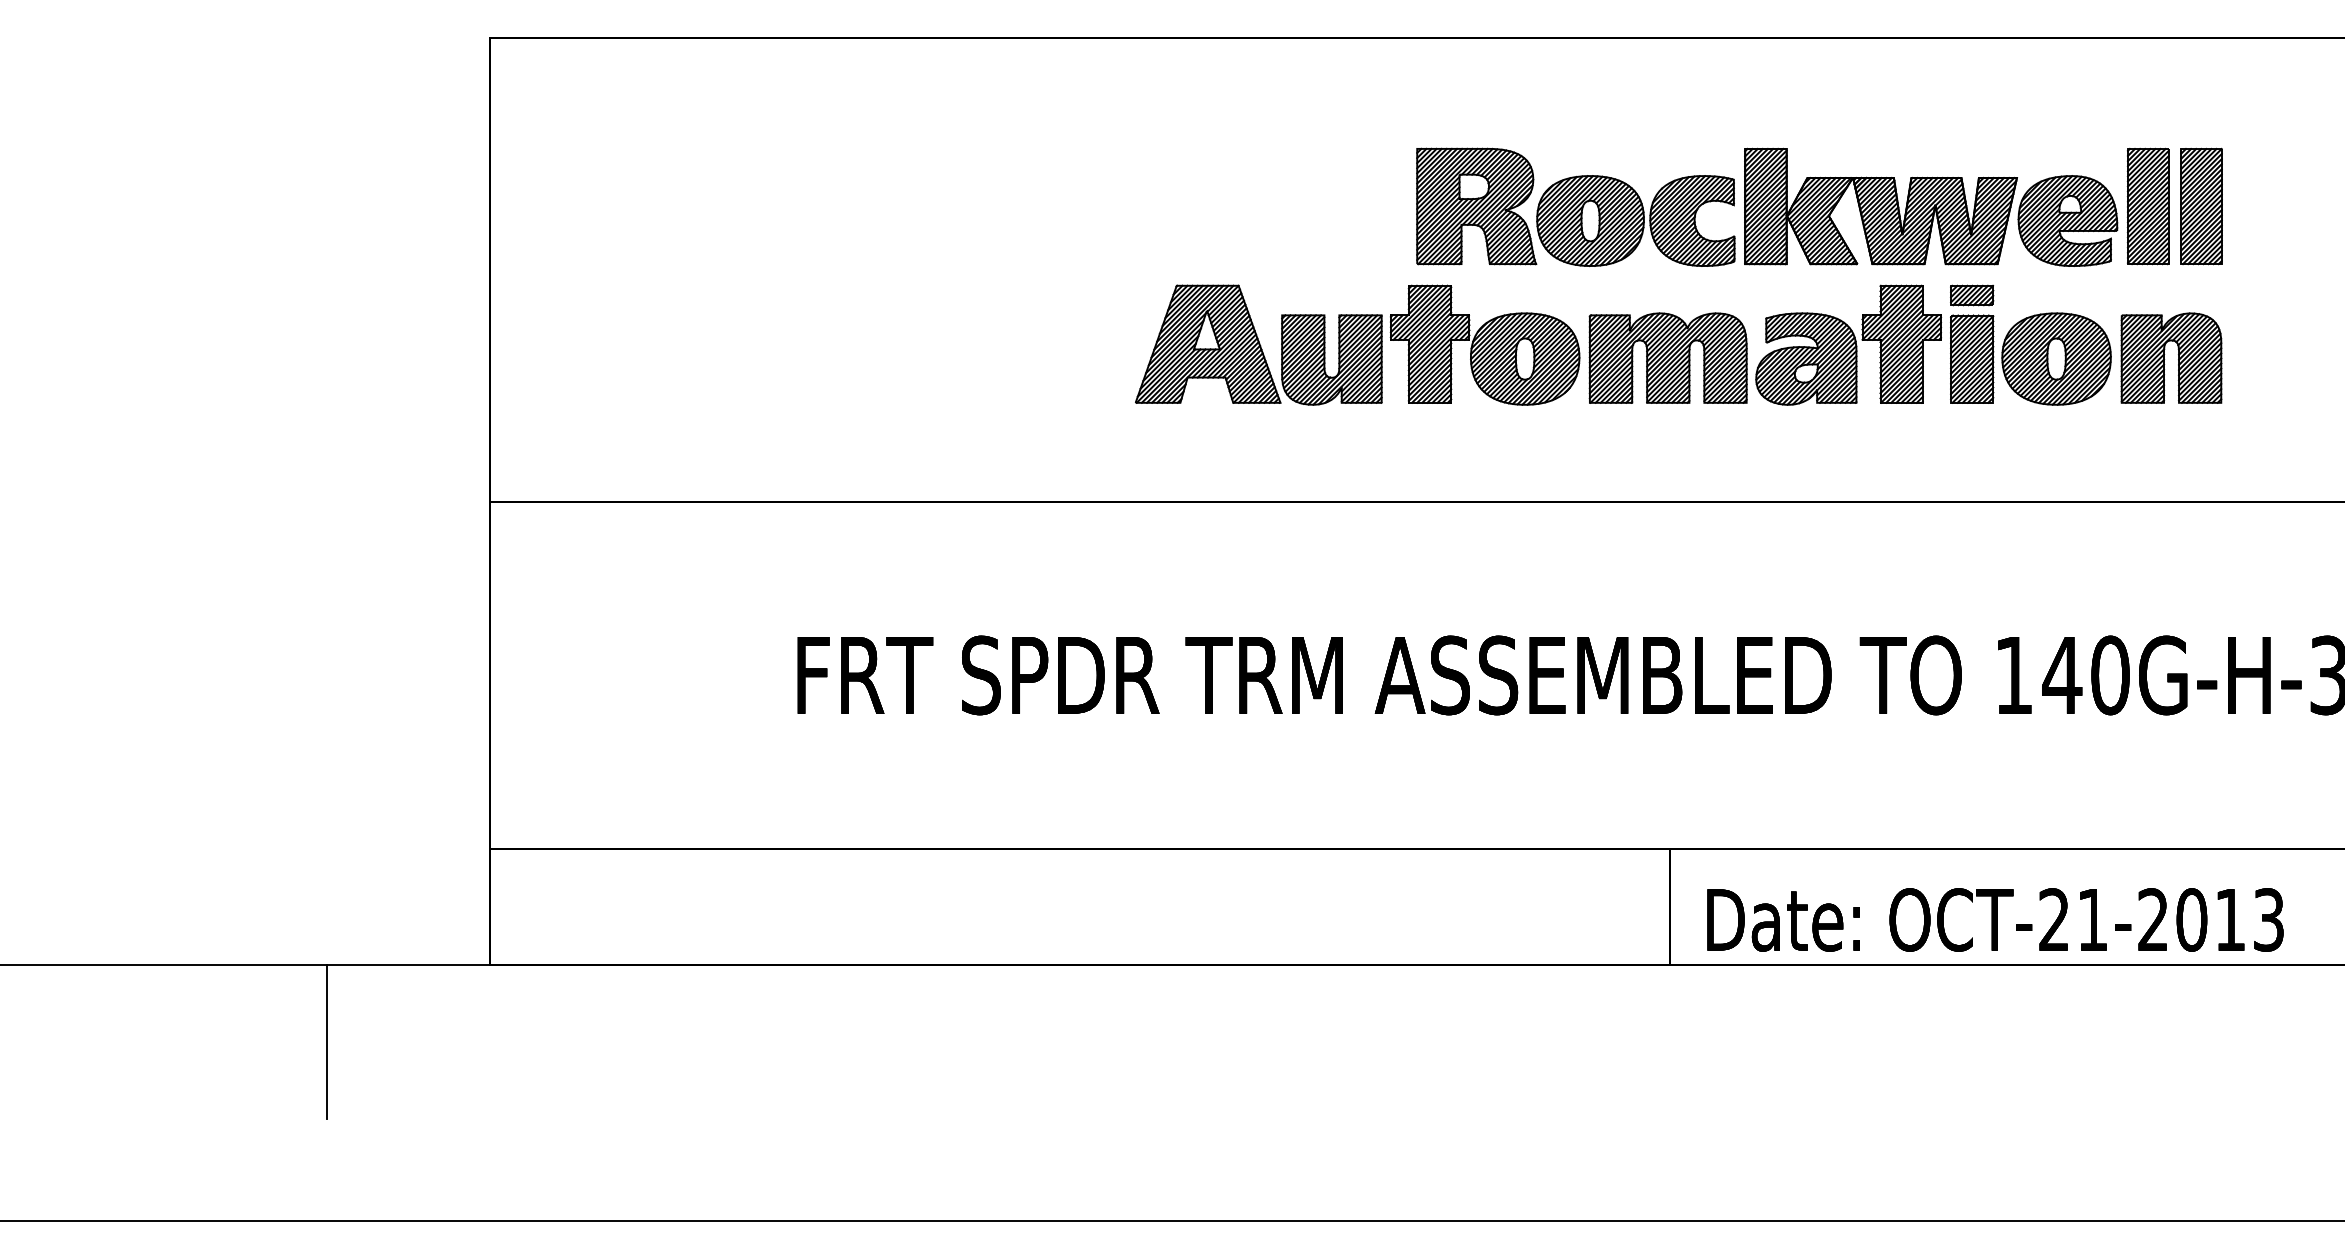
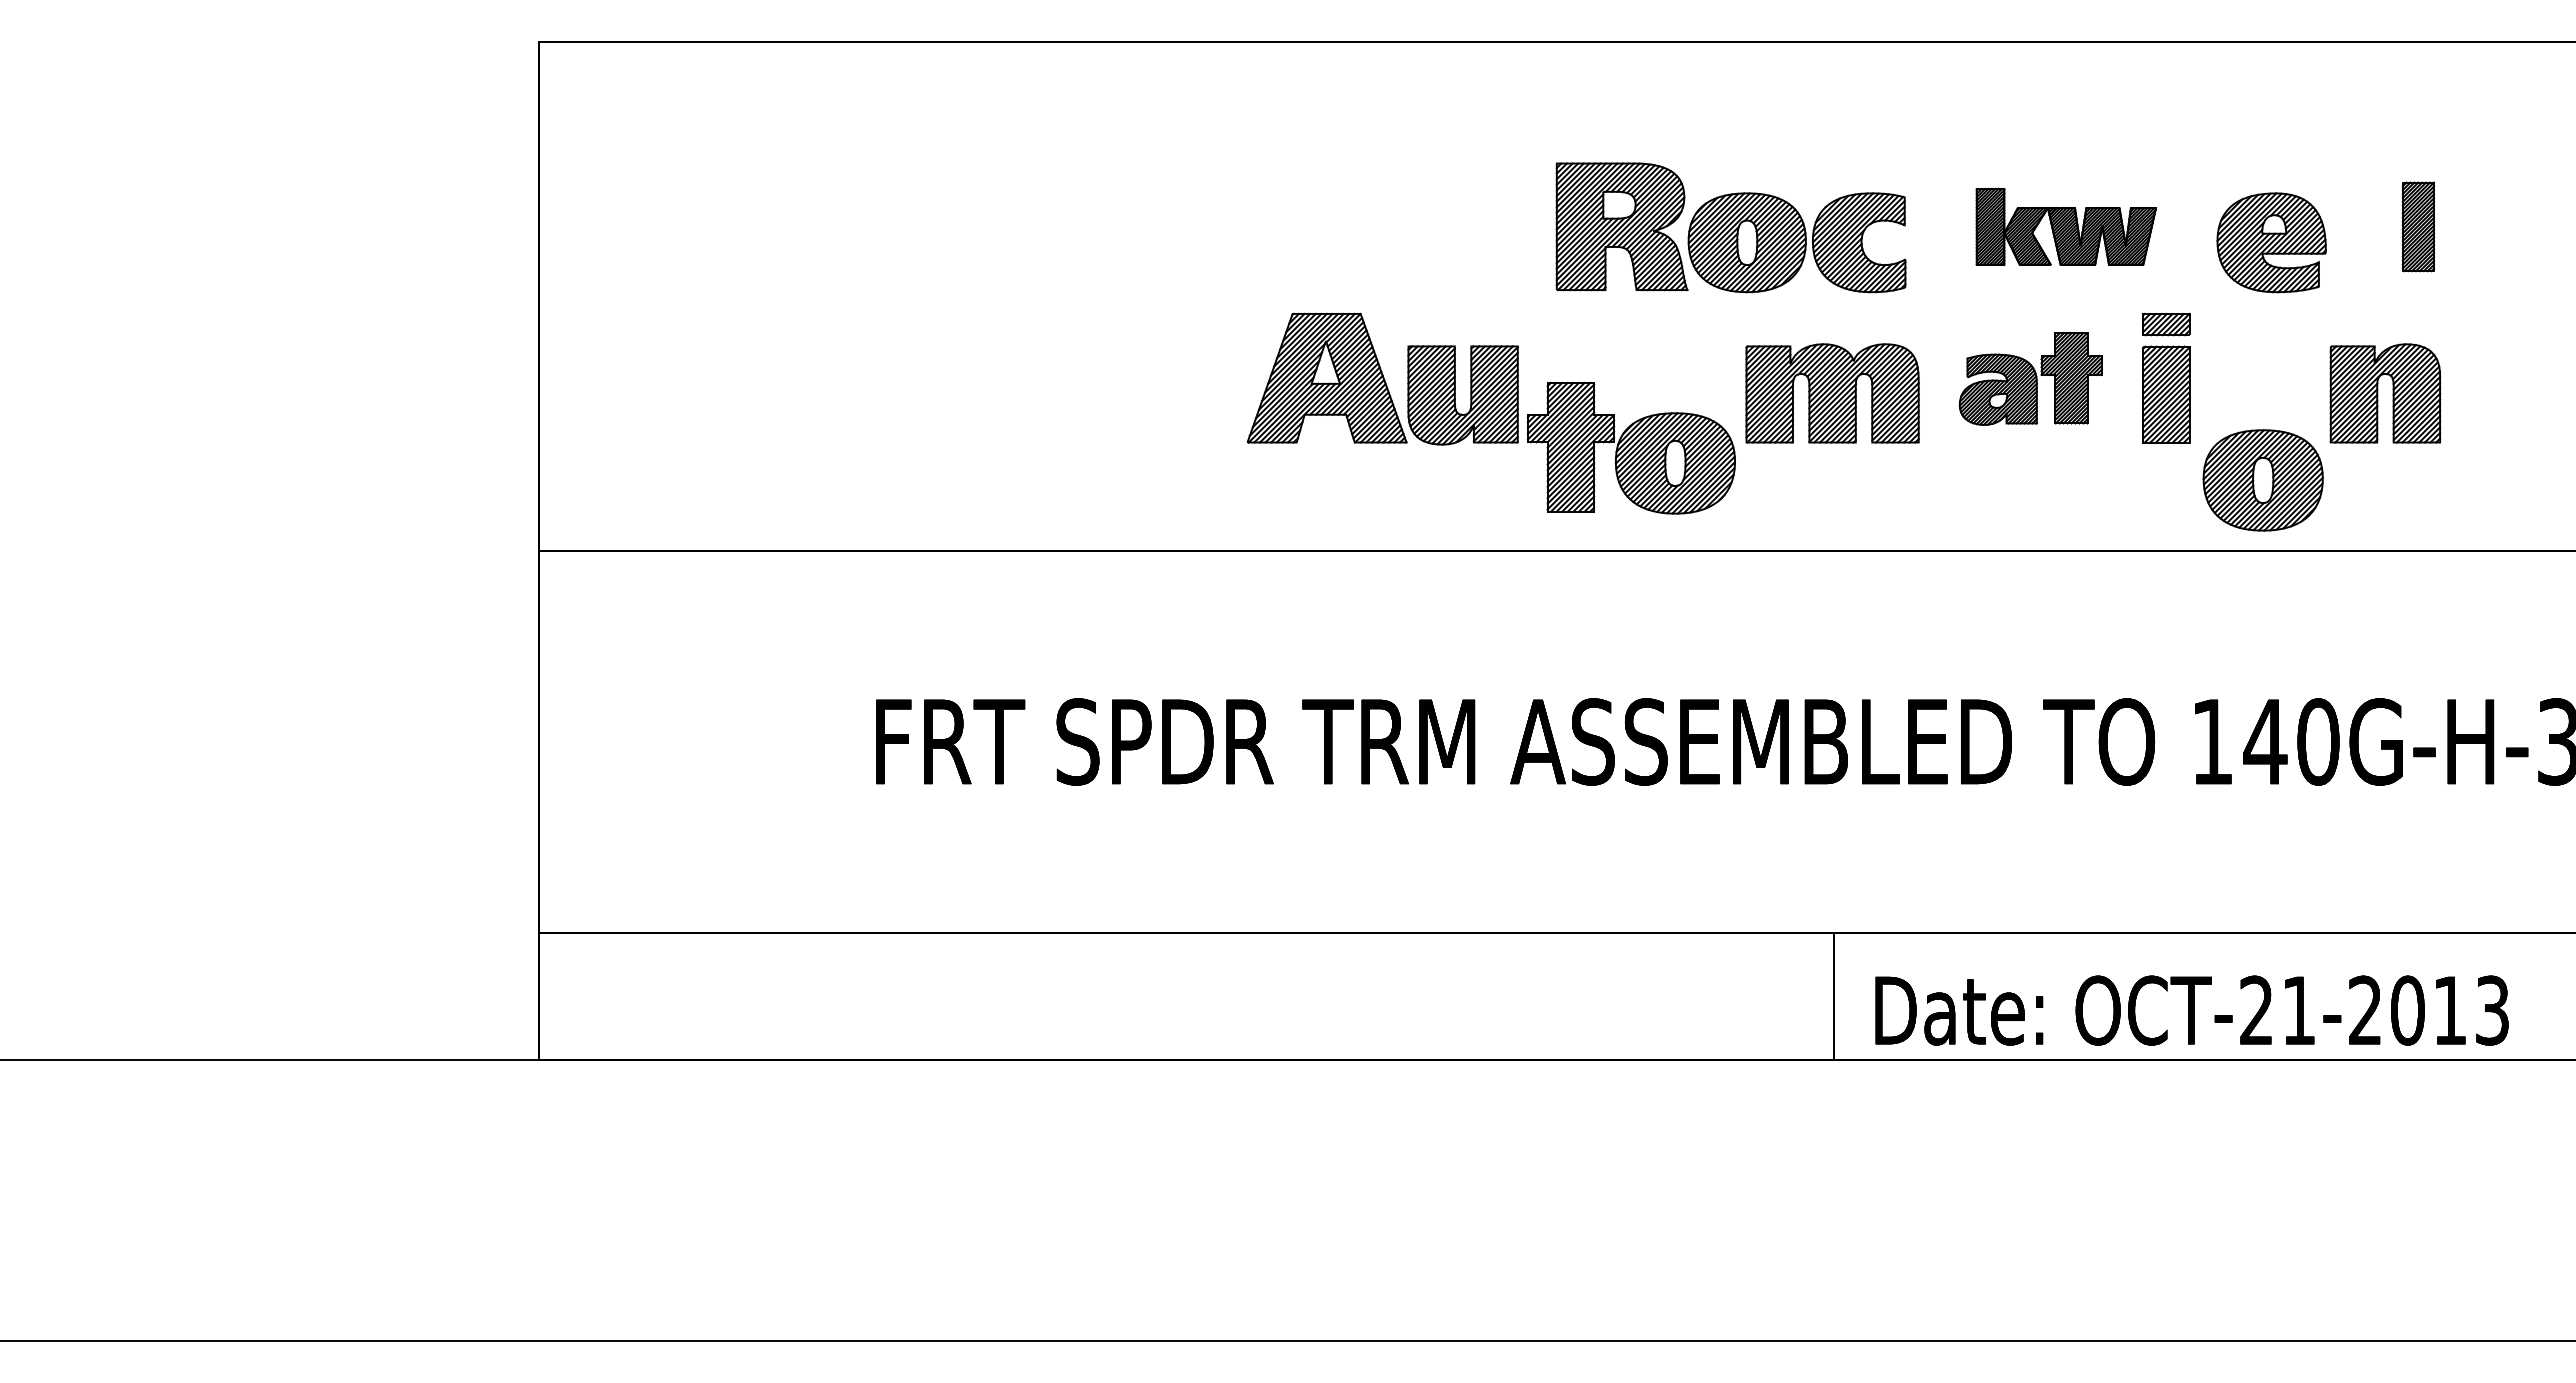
part: (1881, 206) -> (2066, 226), size x0.6
part: (2147, 206) -> (2359, 226), removed
part: (2201, 206) -> (2418, 226), size x0.7
part: (1484, 344) -> (1630, 447), moved
part: (1848, 344) -> (2030, 378), size x0.7
part: (2055, 359) -> (2262, 480), moved
line: (326, 1041) -> (358, 1144), removed

